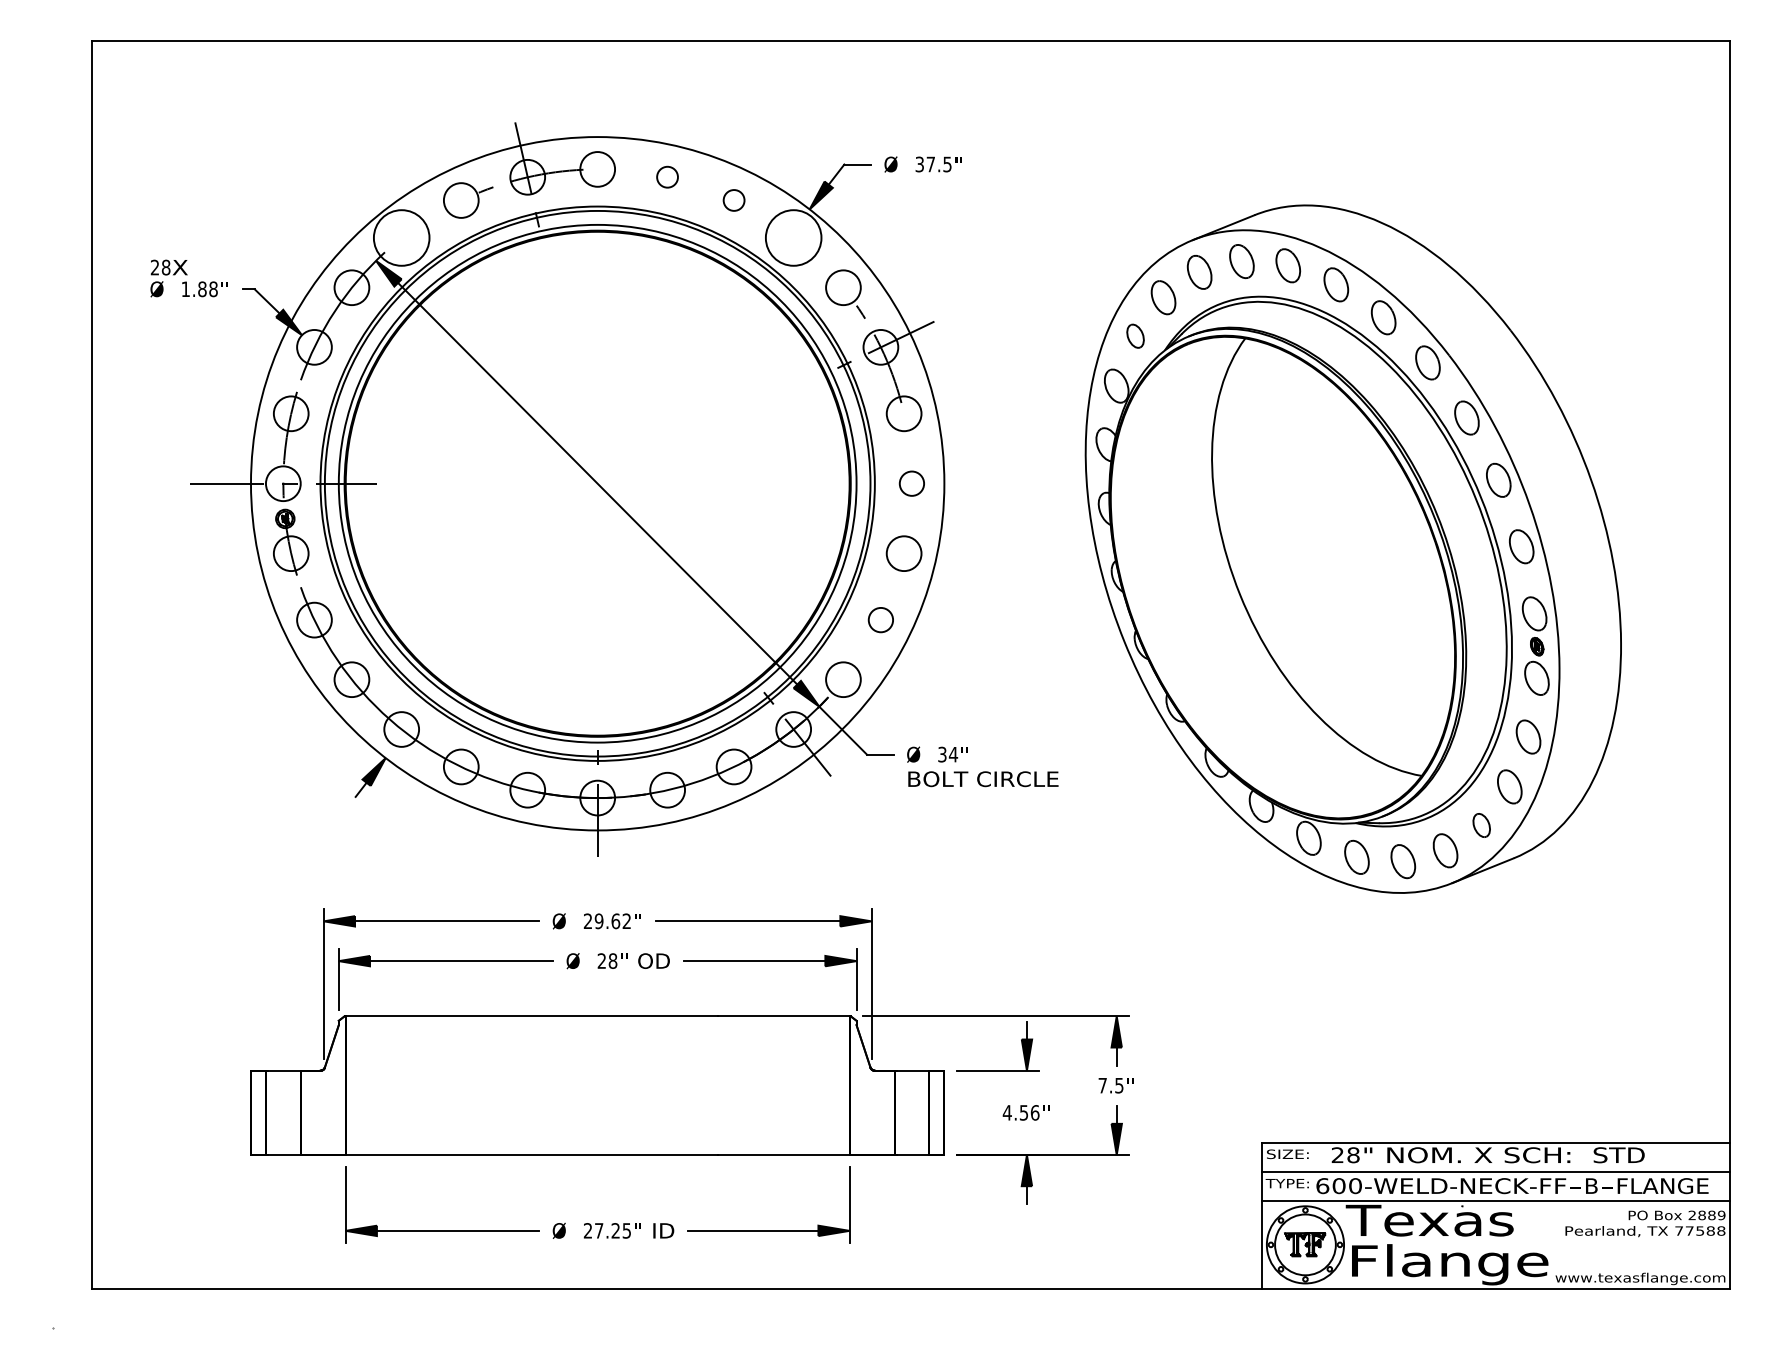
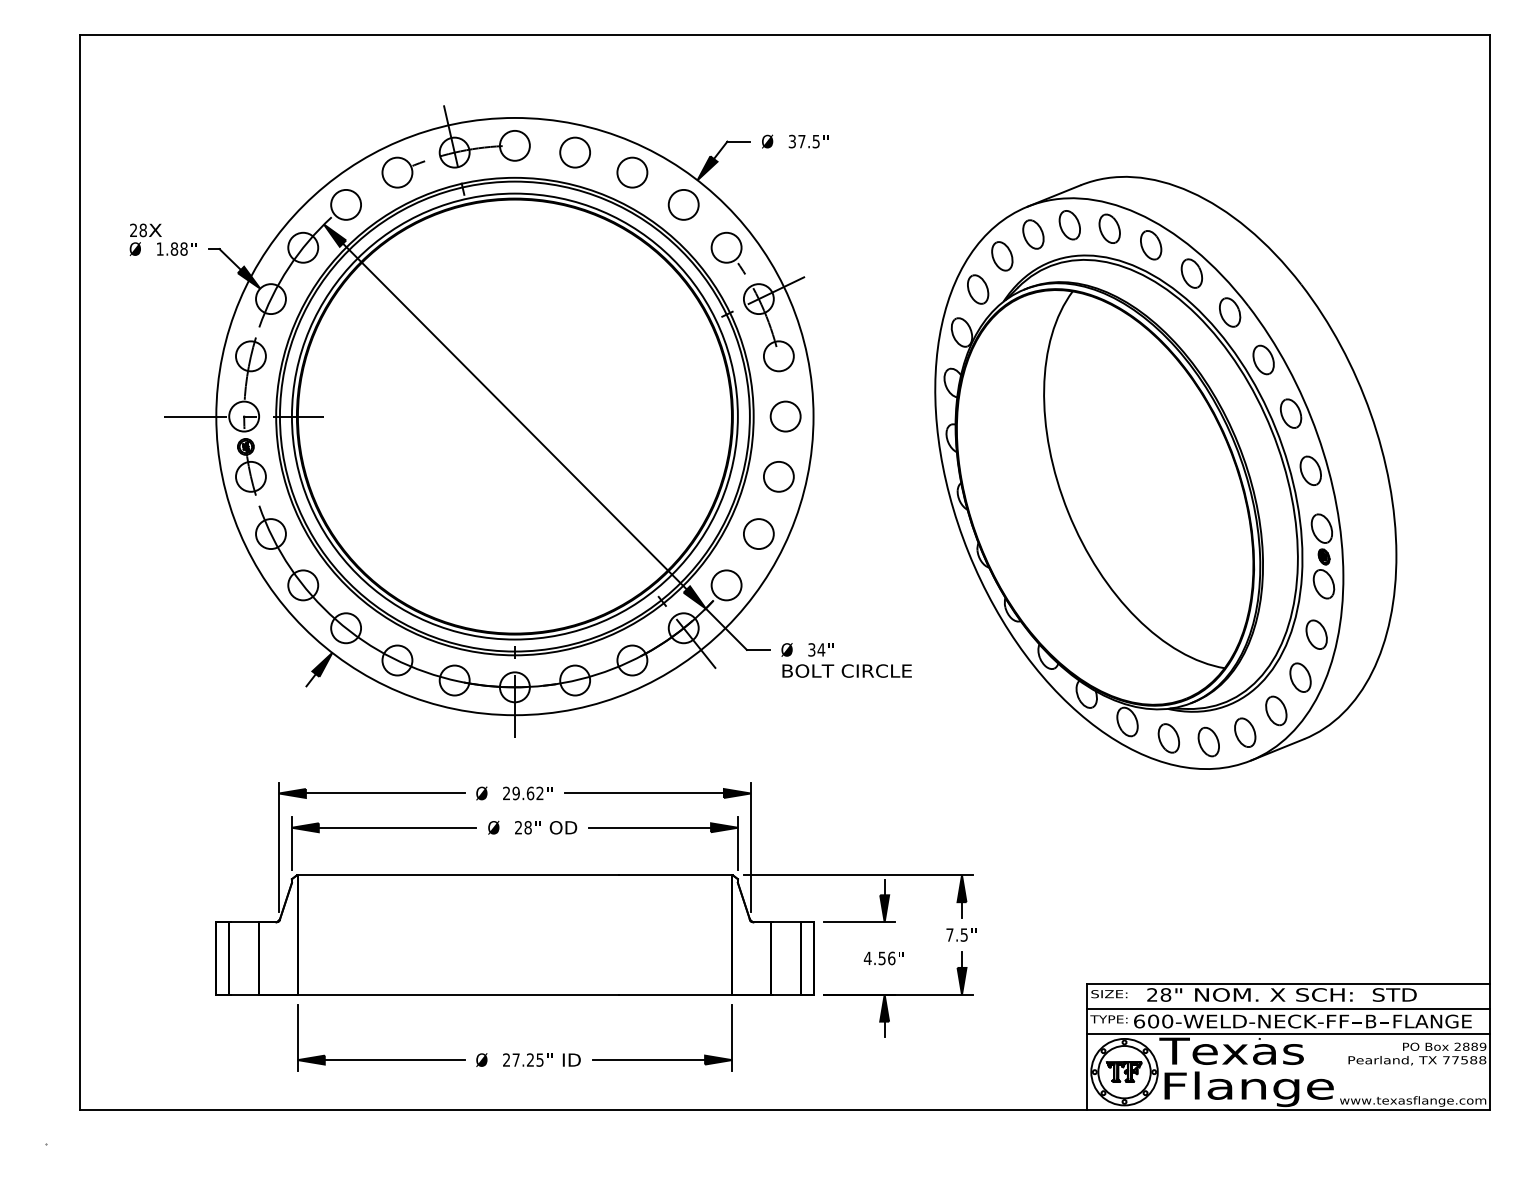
circle: (666, 177) -> (574, 152), size x1.67
circle: (734, 200) -> (632, 172), size x1.67
circle: (402, 237) -> (346, 204), size x0.62
circle: (793, 237) -> (683, 204), size x0.62
part: (1135, 336) -> (978, 289), size x1.43
circle: (911, 483) -> (785, 416), size x1.43
circle: (880, 619) -> (758, 533), size x1.43
part: (1481, 824) -> (1276, 710), size x1.43

